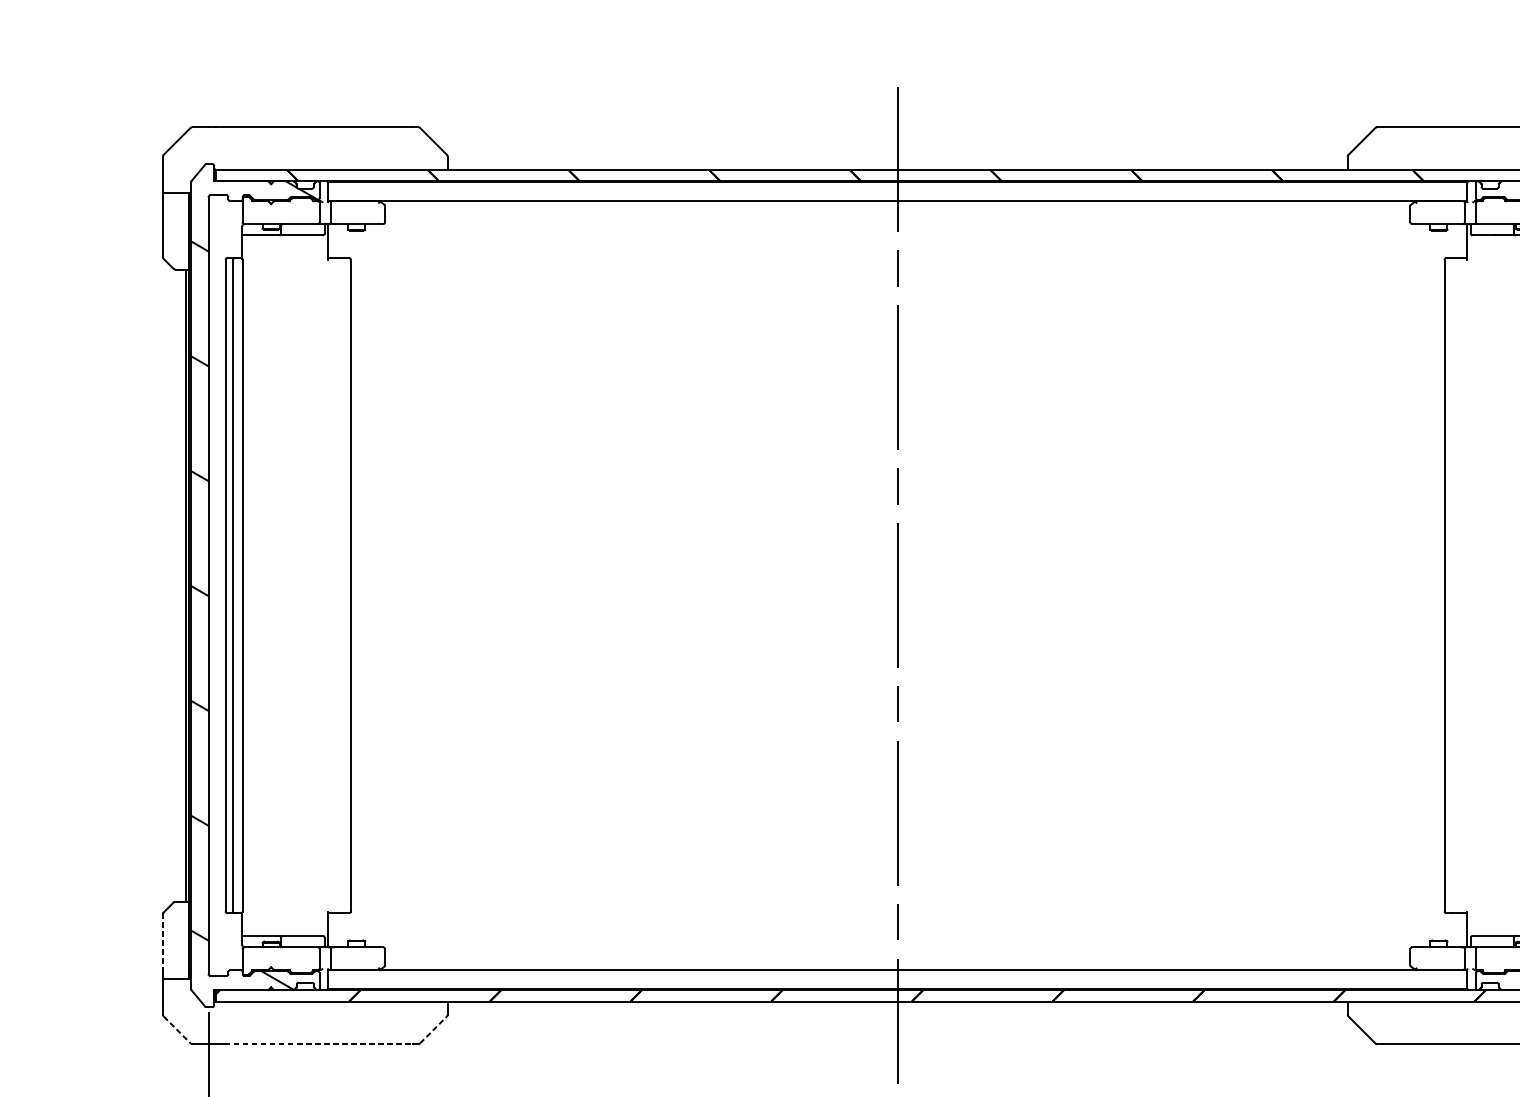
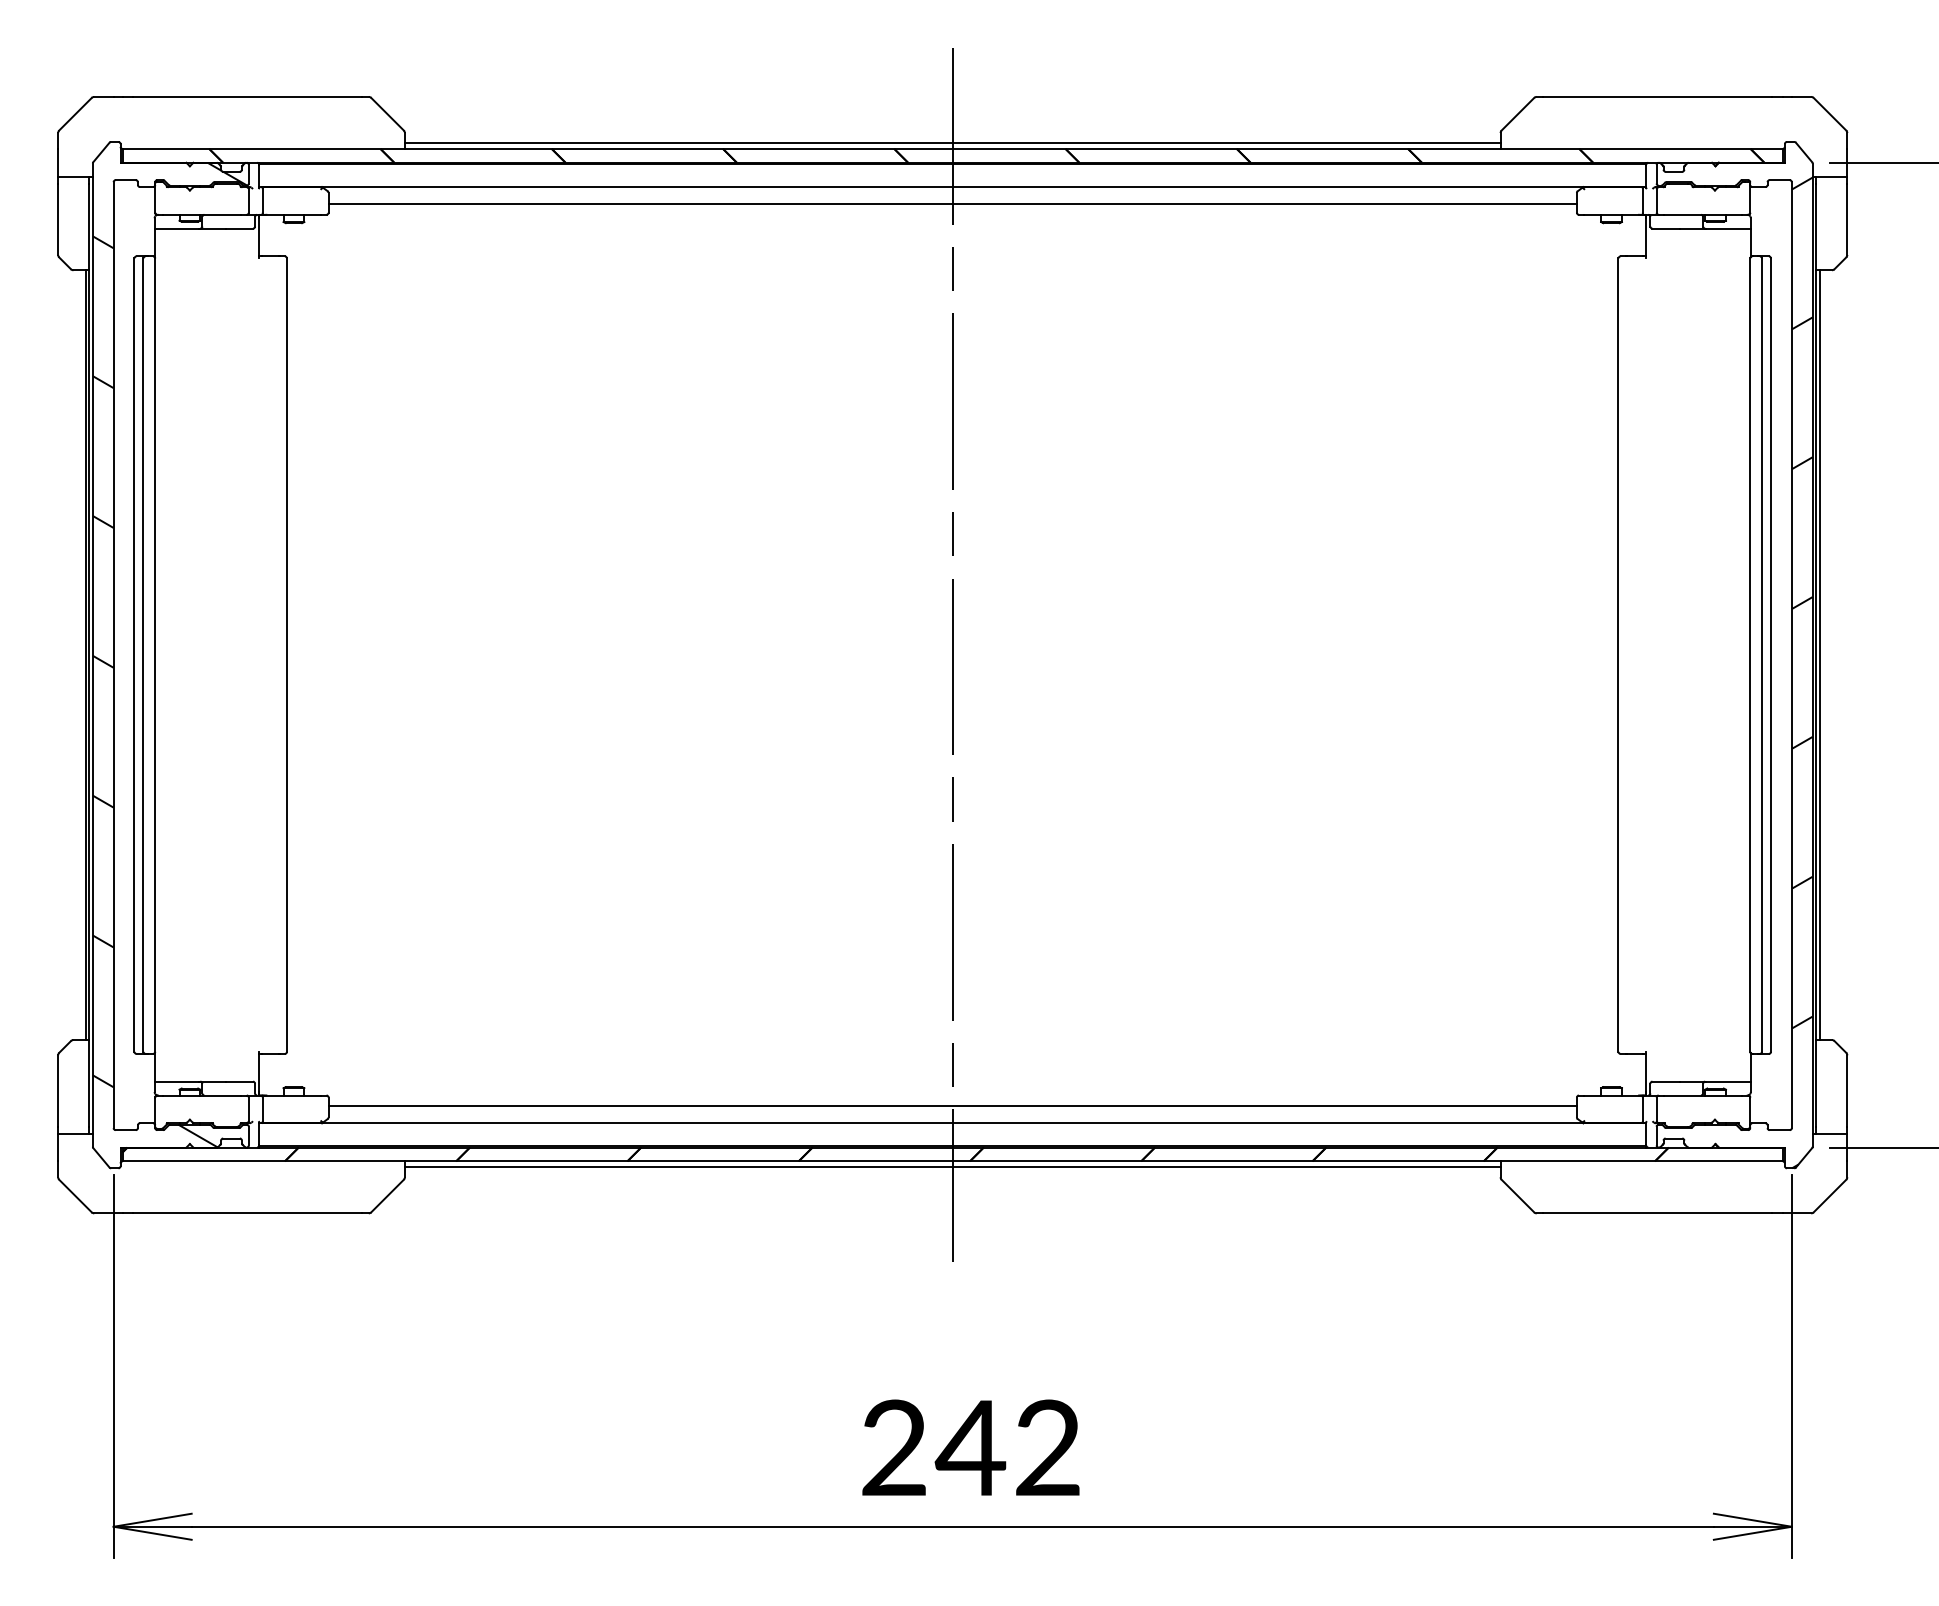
line: (897, 165) -> (952, 143), added
line: (897, 215) -> (952, 204), added
line: (163, 944) -> (58, 1091), dashed -> solid
line: (897, 955) -> (952, 1105), added
line: (897, 1005) -> (952, 1166), added
line: (433, 1029) -> (387, 1195), dashed -> solid
line: (177, 1030) -> (75, 1196), dashed -> solid
line: (319, 1044) -> (248, 1213), dashed -> solid

